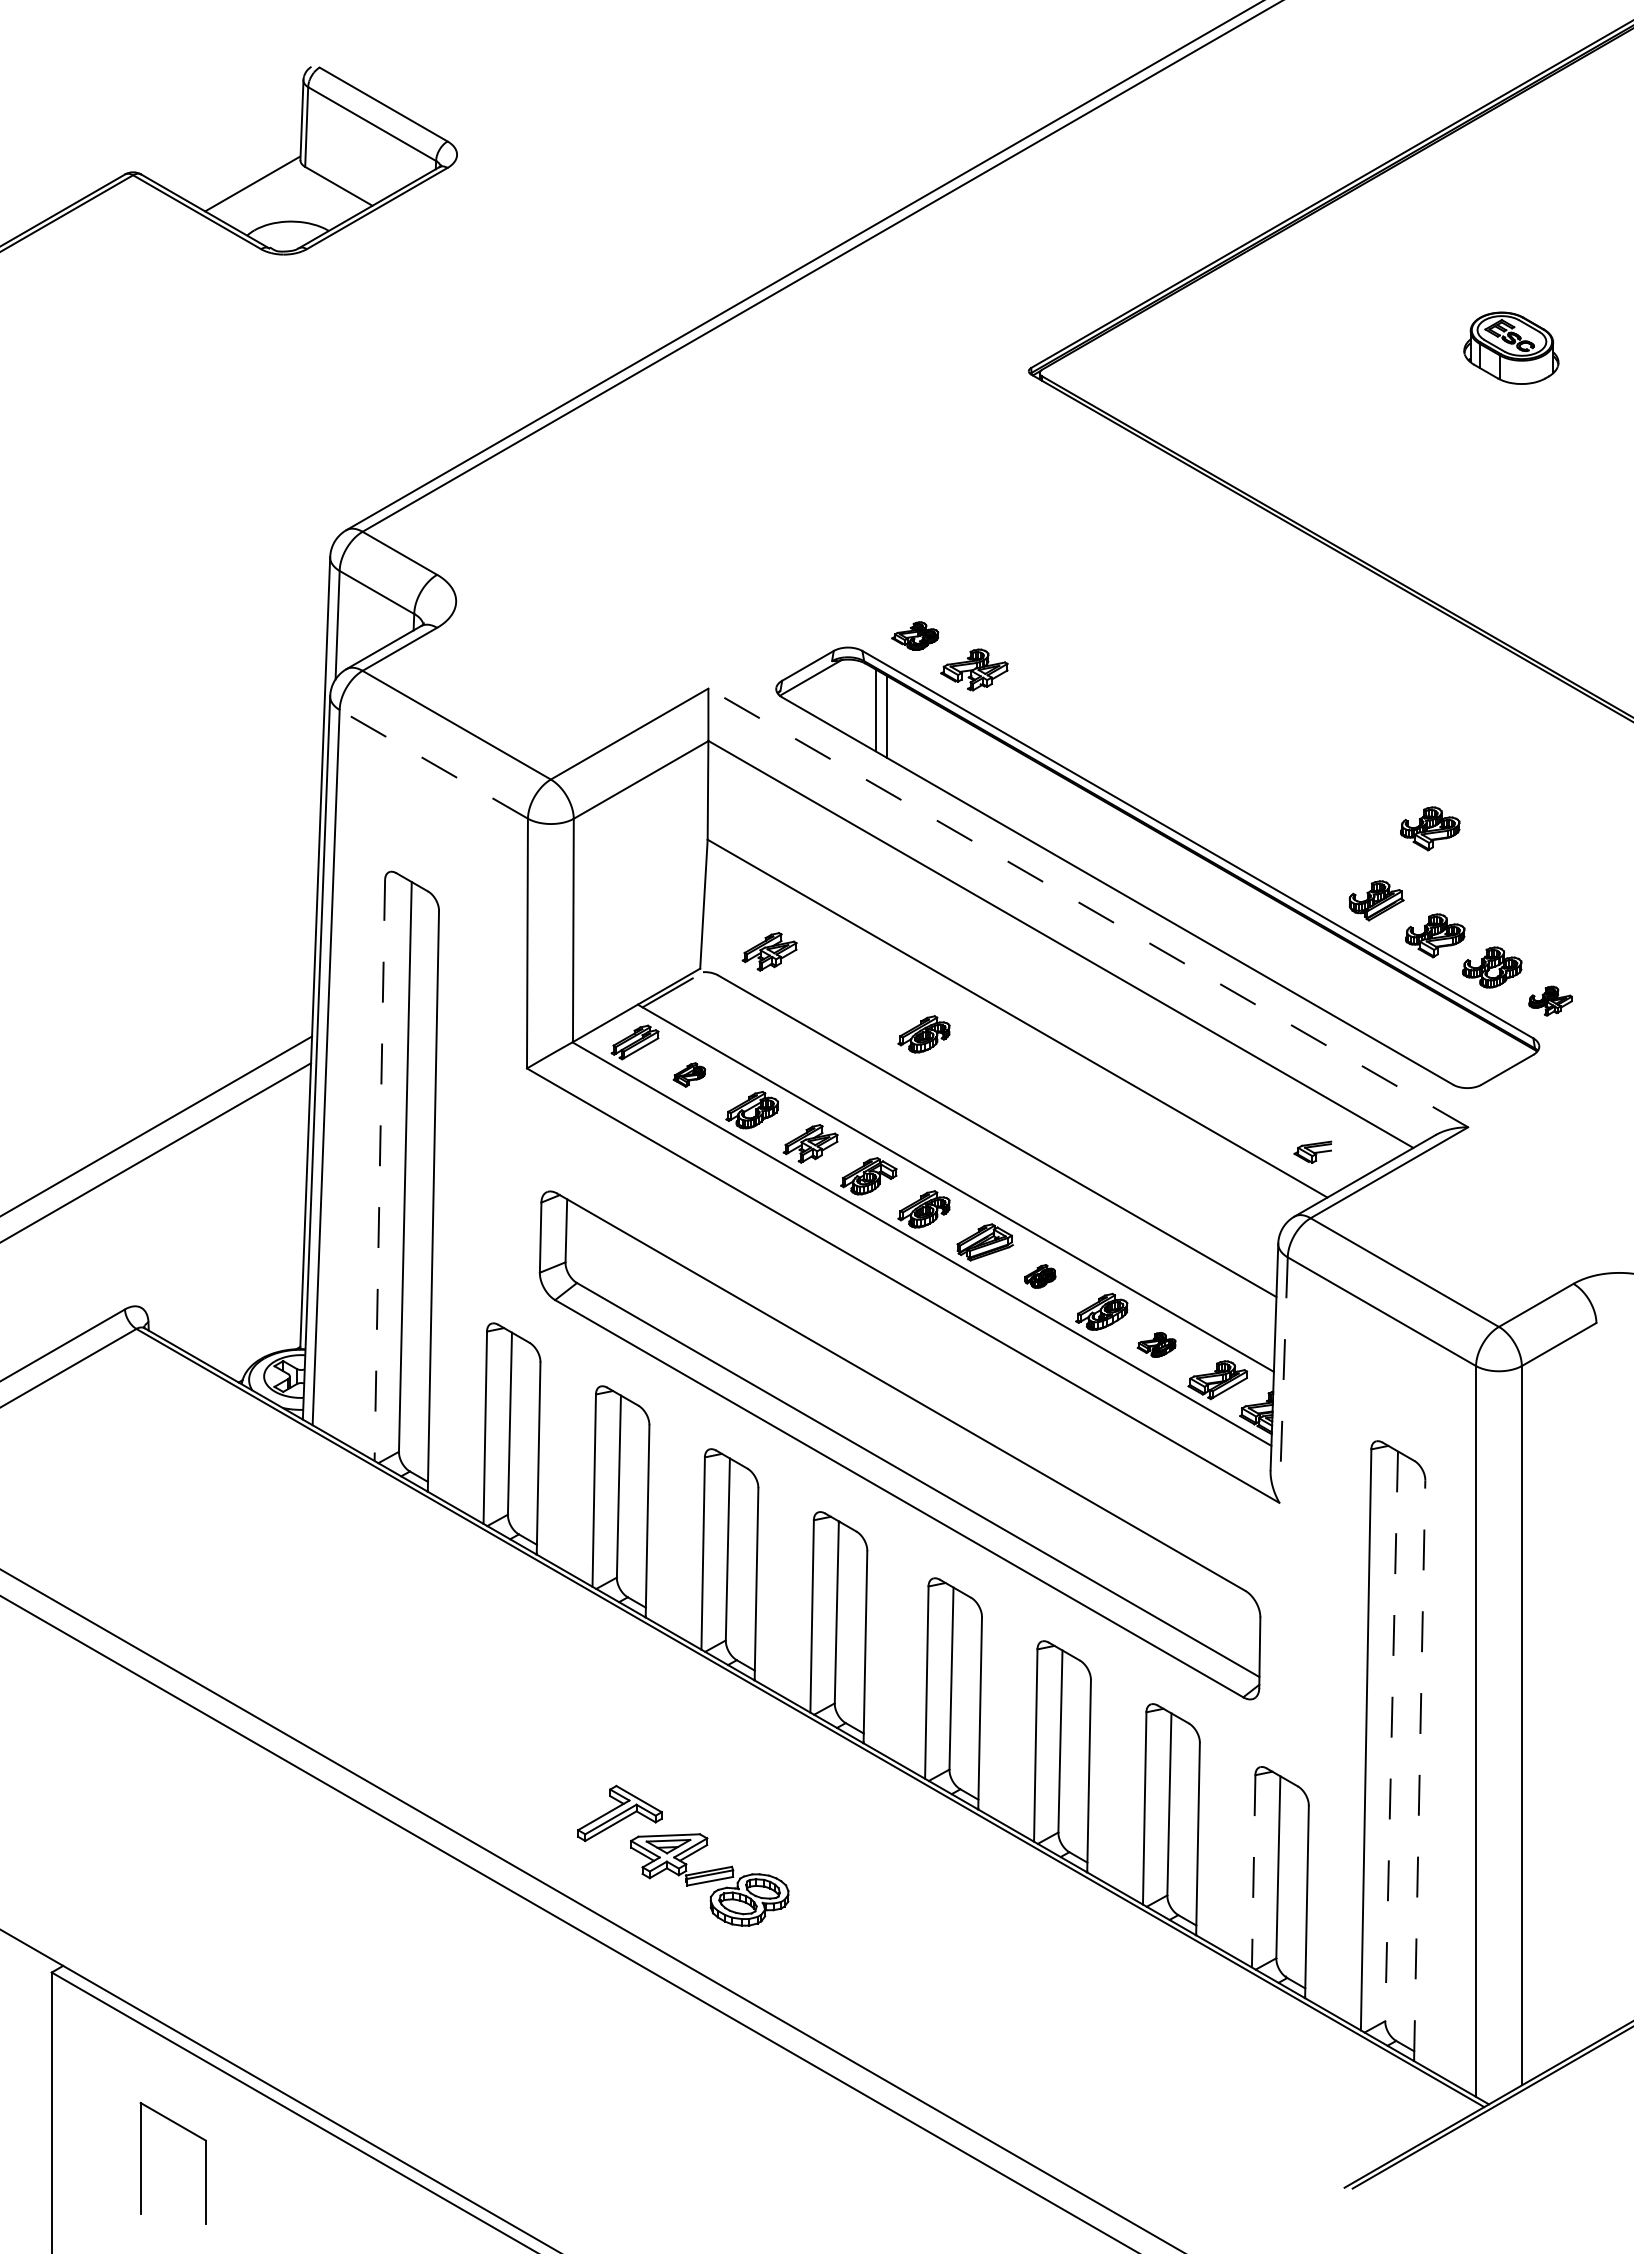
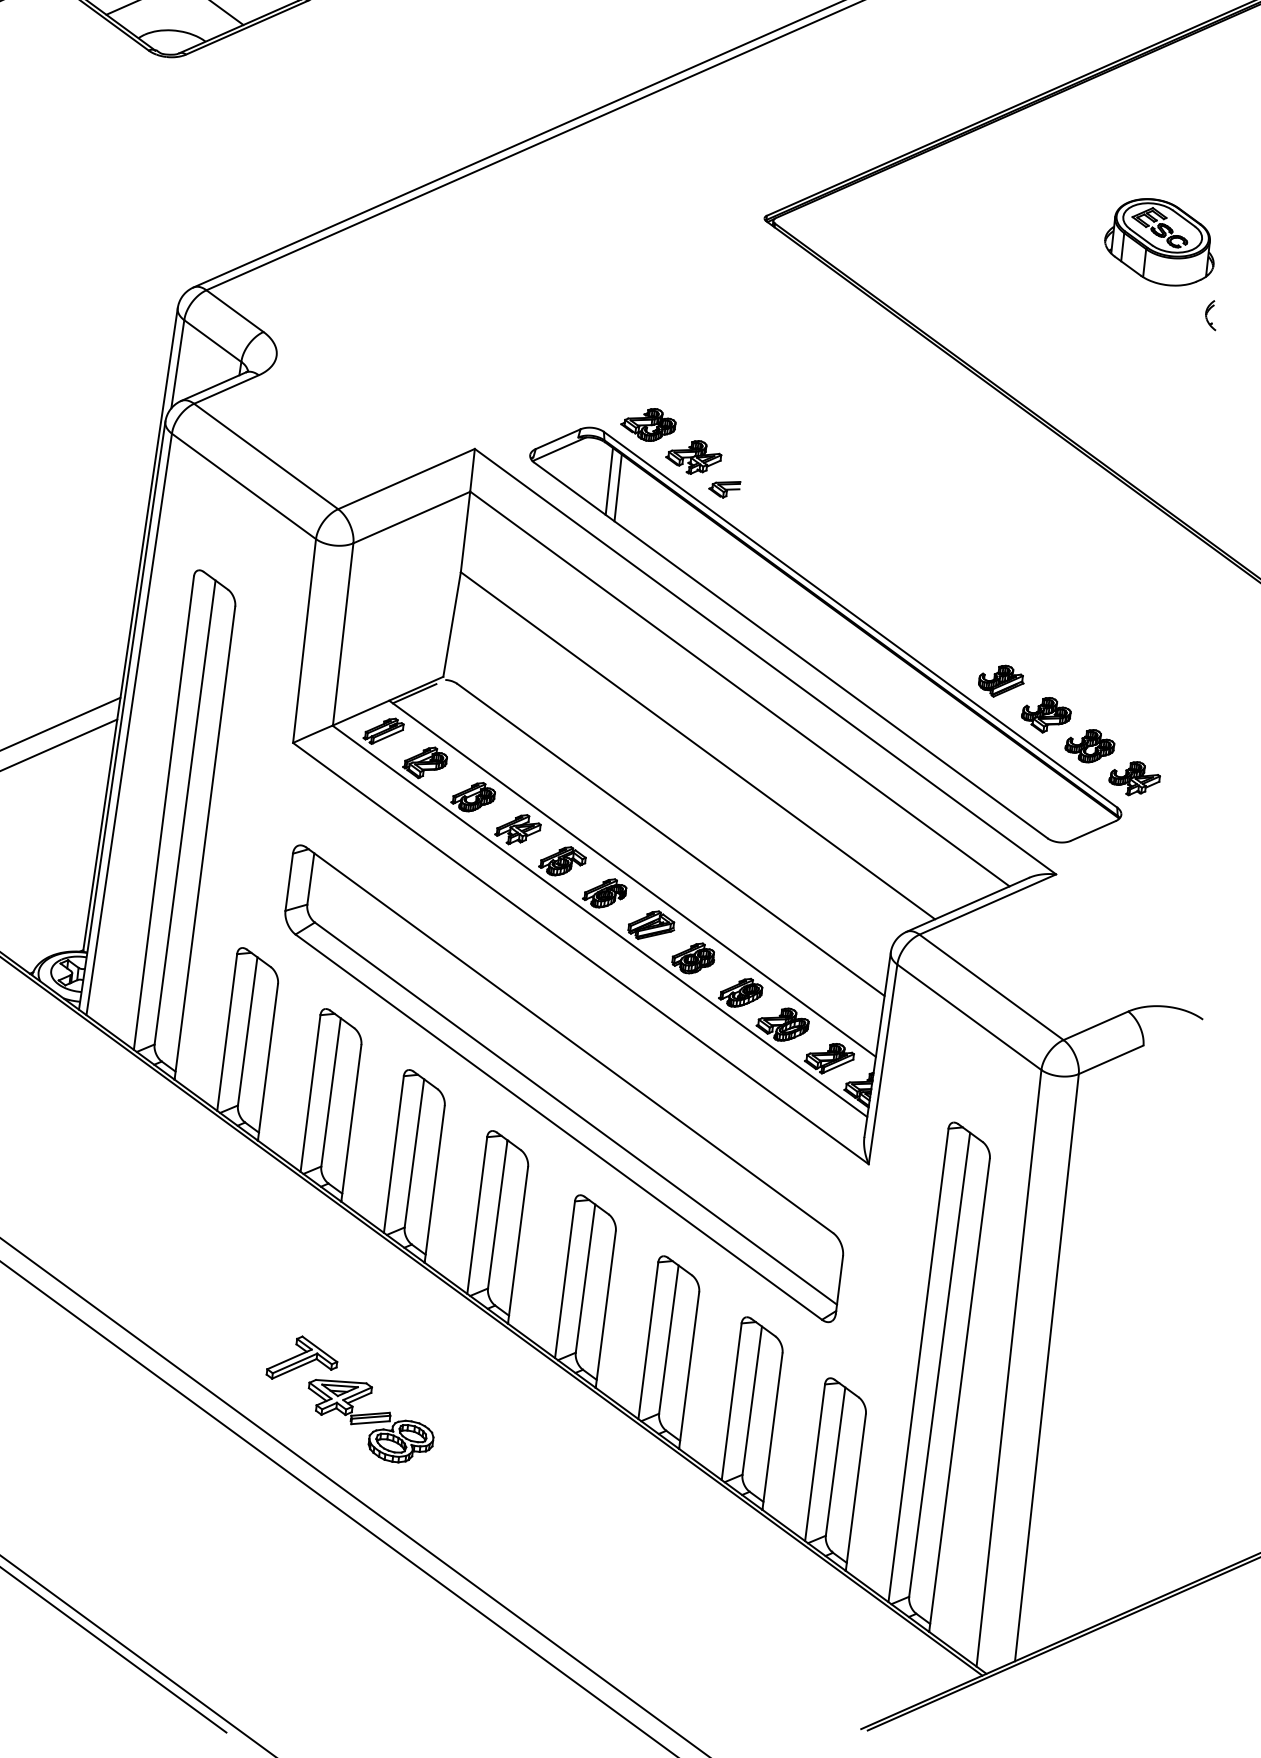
part: (1511, 348) -> (1160, 242), size x1.43
part: (1582, 429) -> (1211, 314), added
part: (914, 635) -> (647, 423), size x1.43
line: (433, 764) -> (243, 486), dashed -> solid
part: (1430, 828) -> (1051, 627), removed
line: (1088, 907) -> (765, 661), dashed -> solid
part: (769, 951) -> (501, 668), removed
part: (1550, 1000) -> (1134, 778), size x1.43
part: (923, 1034) -> (619, 750), removed
part: (689, 1074) -> (425, 762), size x1.67
part: (1312, 1151) -> (724, 488), moved
line: (379, 1170) -> (163, 813), dashed -> solid
part: (1040, 1276) -> (693, 958), size x1.67
part: (1156, 1344) -> (782, 1024), size x1.67
line: (1283, 1380) -> (882, 1064), dashed -> solid
line: (1391, 1736) -> (939, 1364), dashed -> solid
line: (1419, 1770) -> (959, 1395), dashed -> solid
line: (1253, 1871) -> (814, 1462), dashed -> solid

